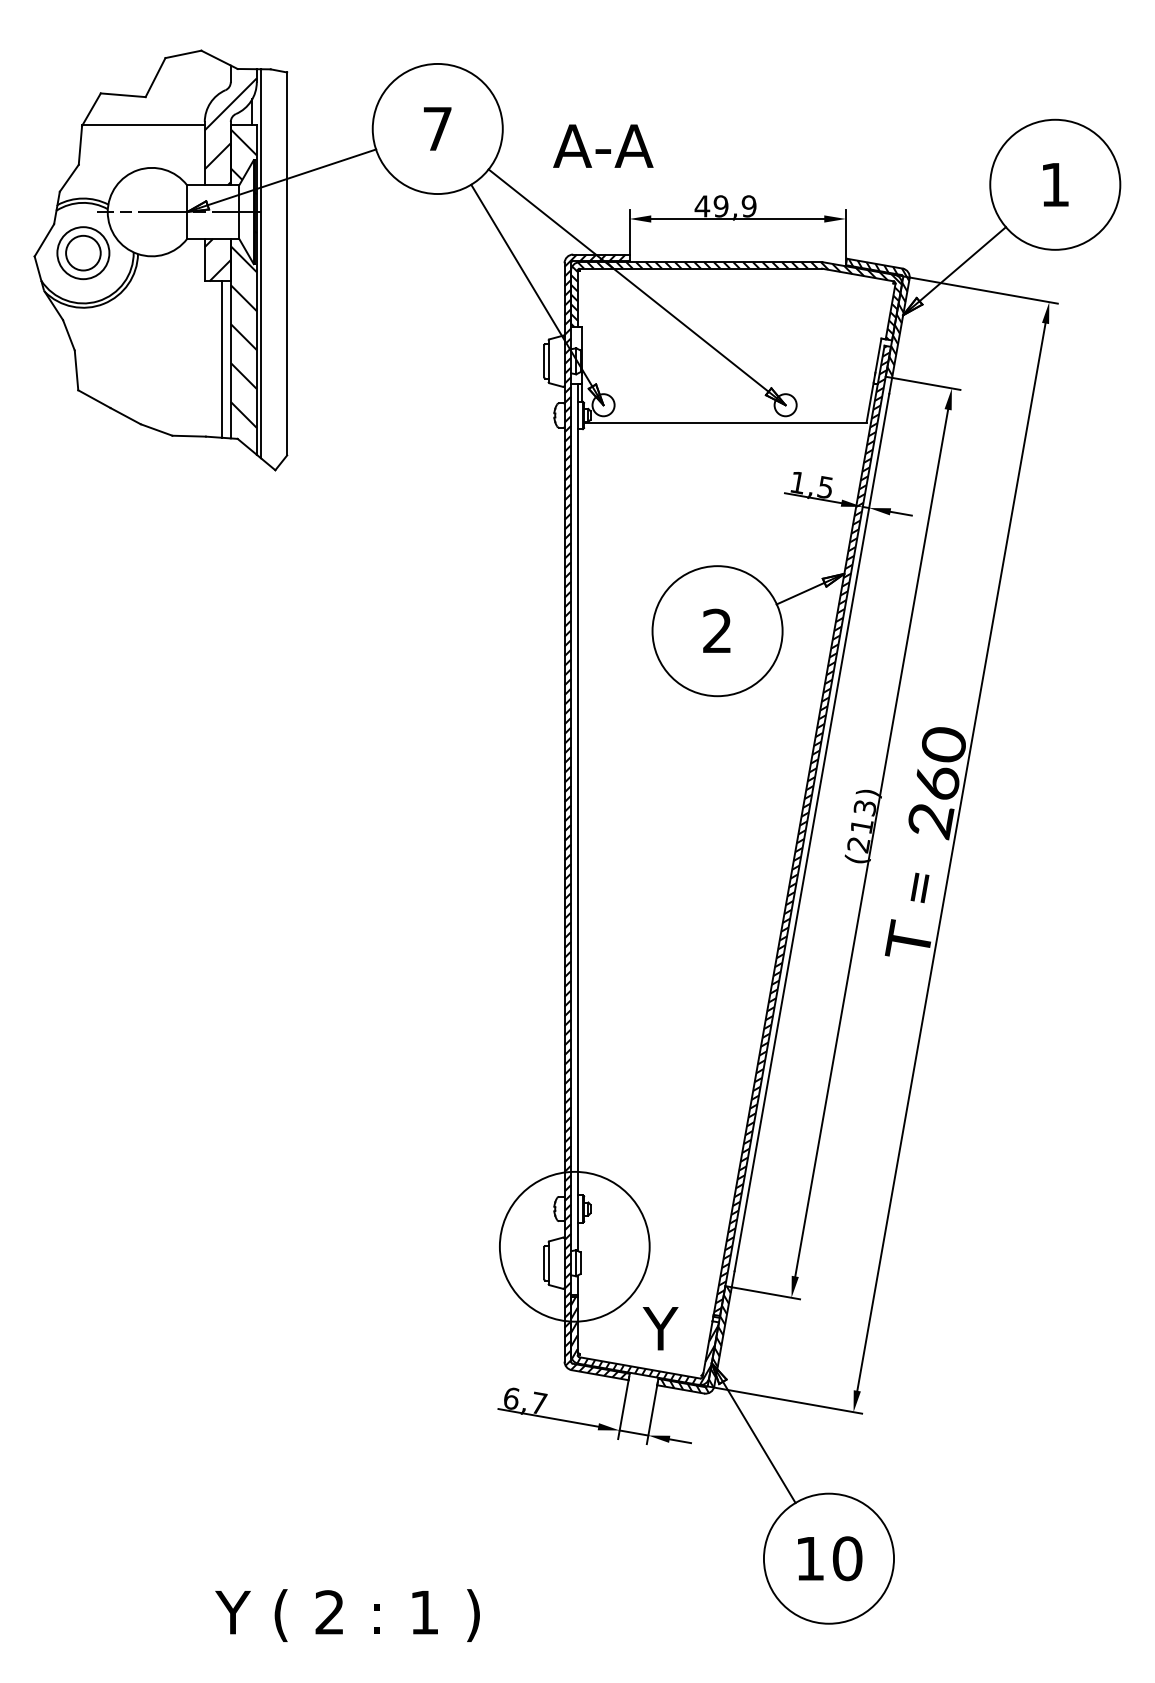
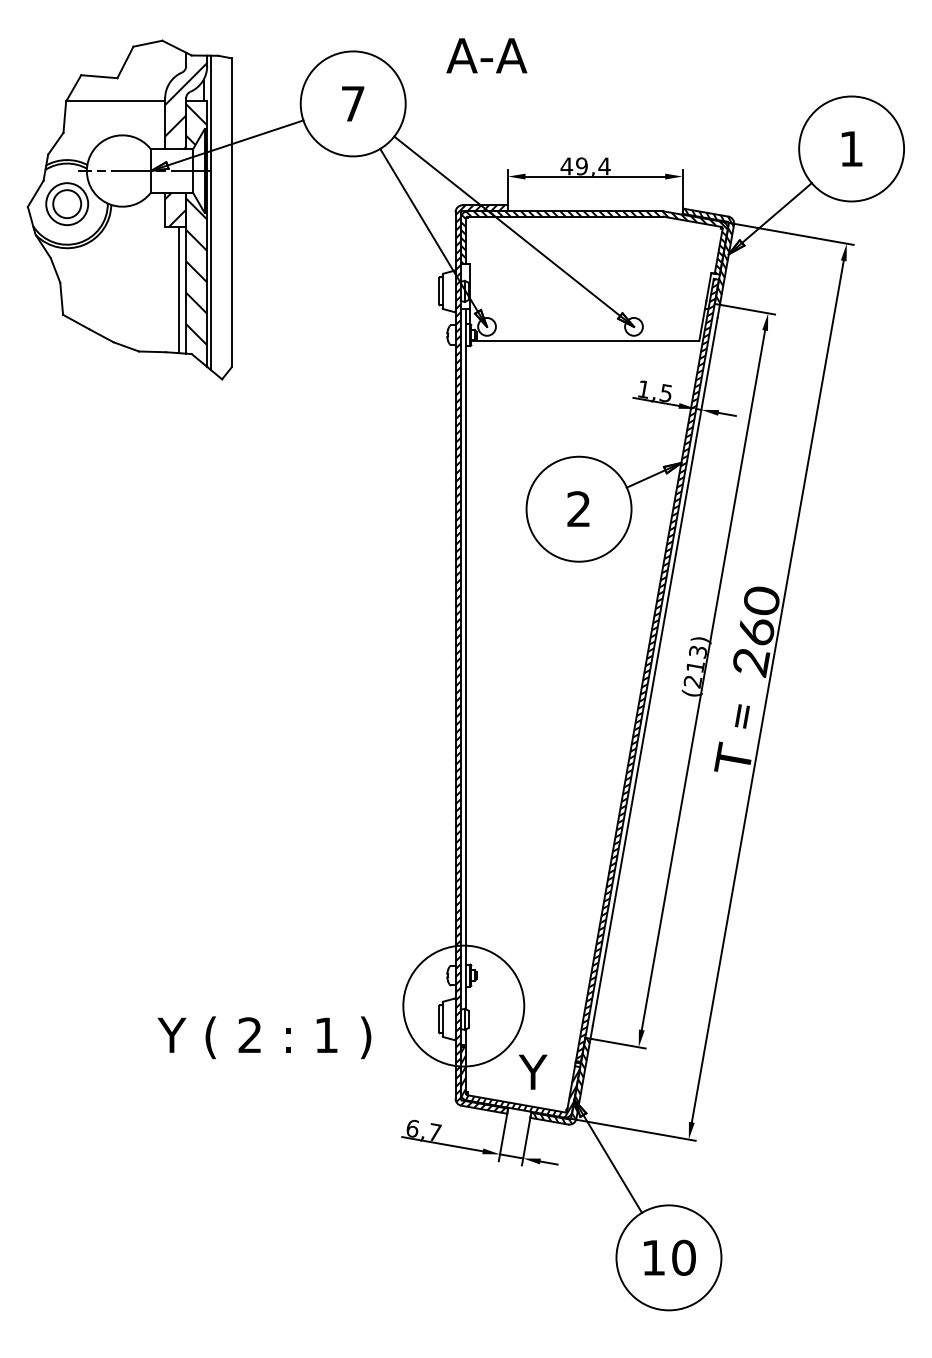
text: (602, 145) -> (486, 55), moved
text: (749, 206) -> (604, 166), 49,9 -> 49,4
text: (347, 1615) -> (264, 1037), moved

